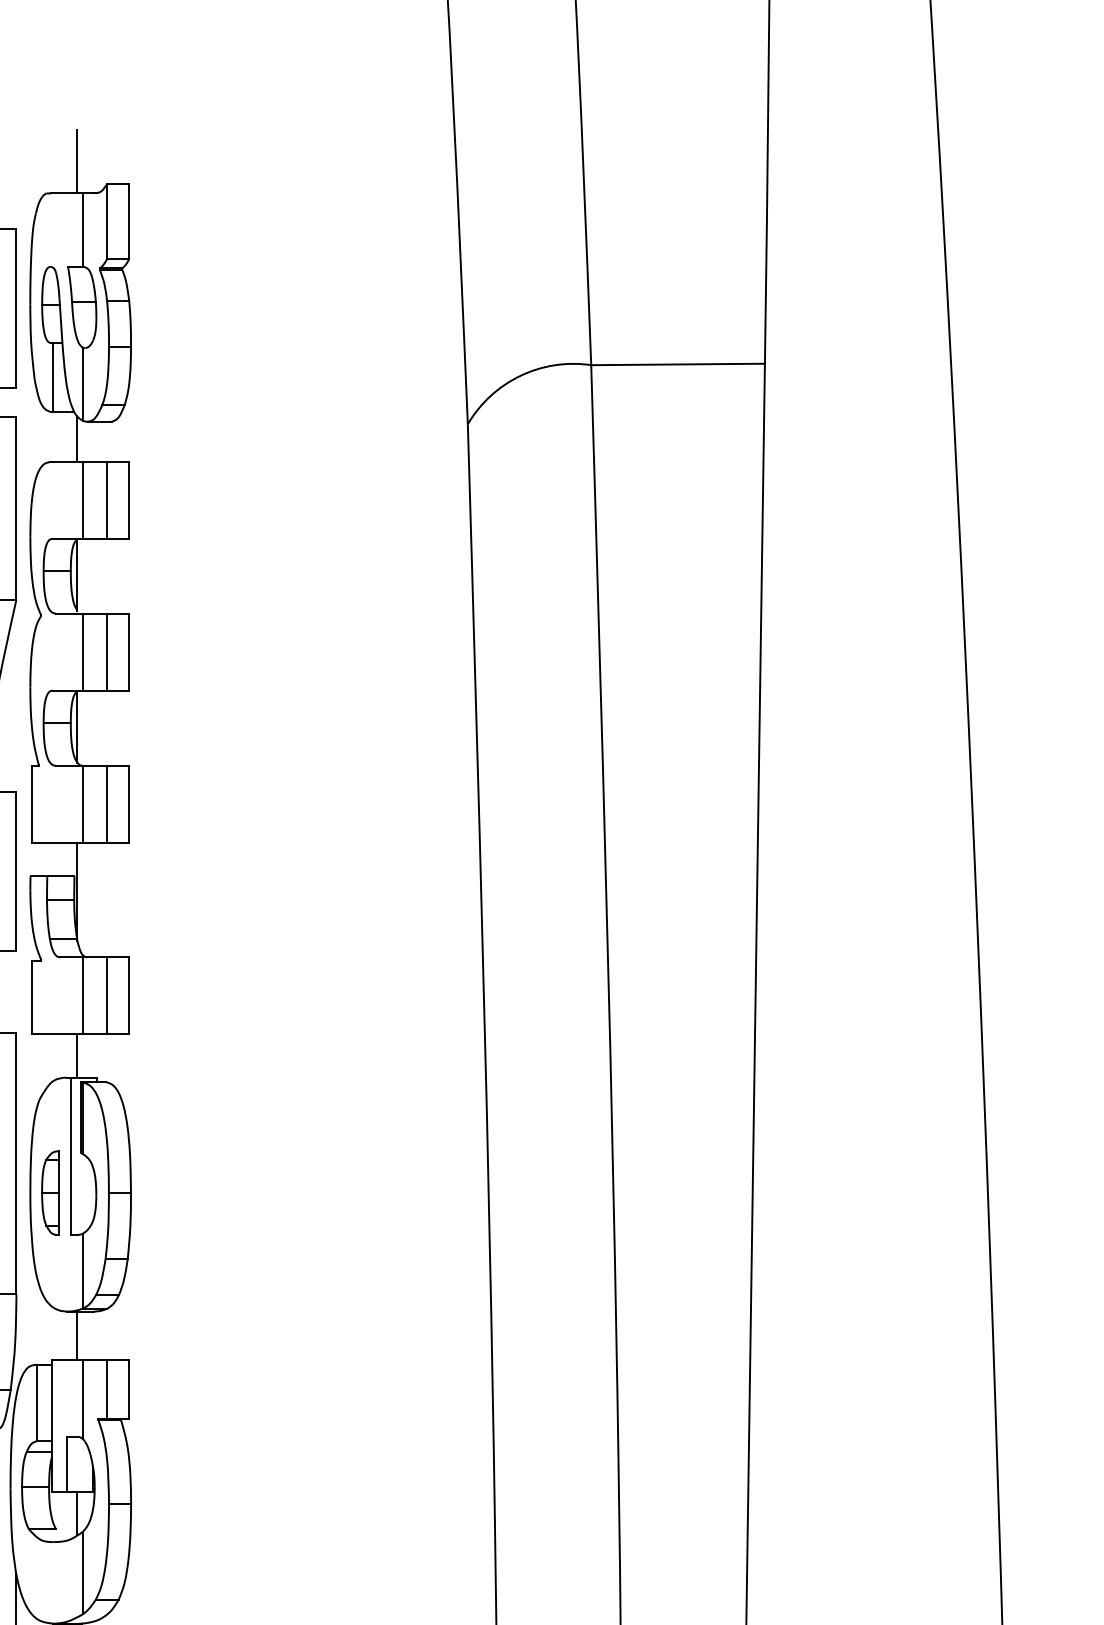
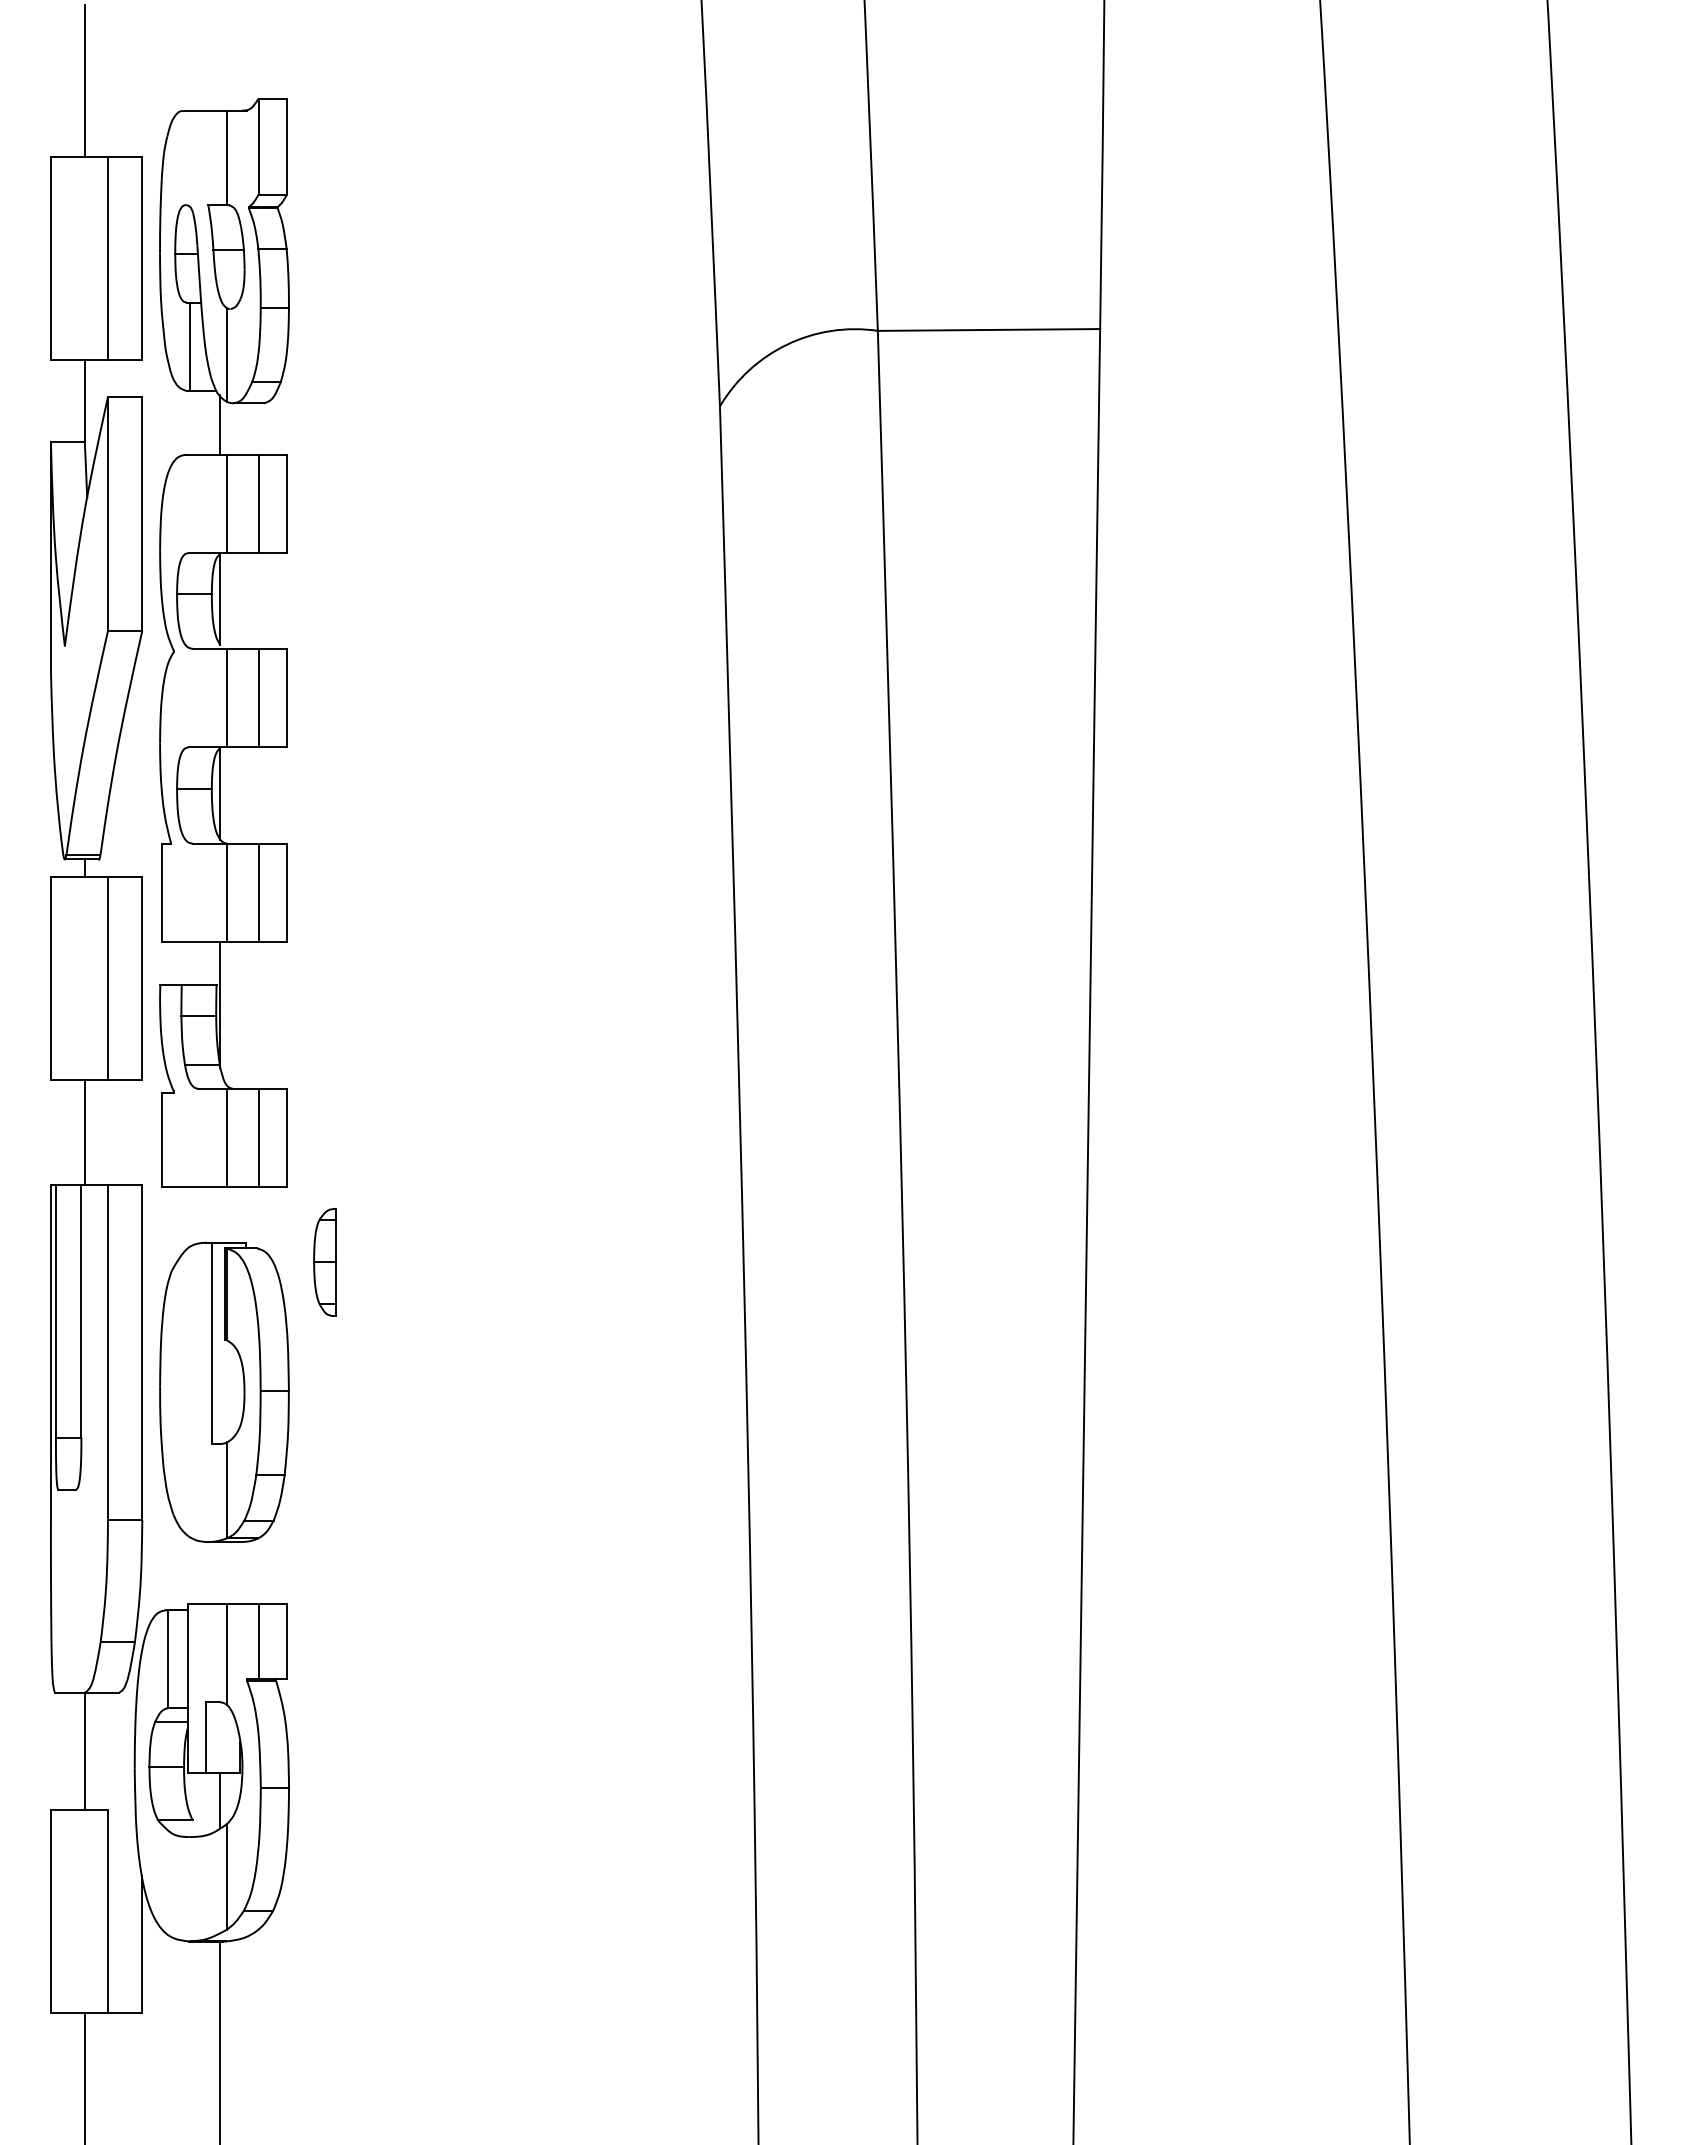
line: (77, 161) -> (220, 70), removed
line: (77, 1055) -> (220, 1214), removed
part: (50, 1193) -> (324, 1262), moved
line: (77, 1336) -> (220, 1573), removed

